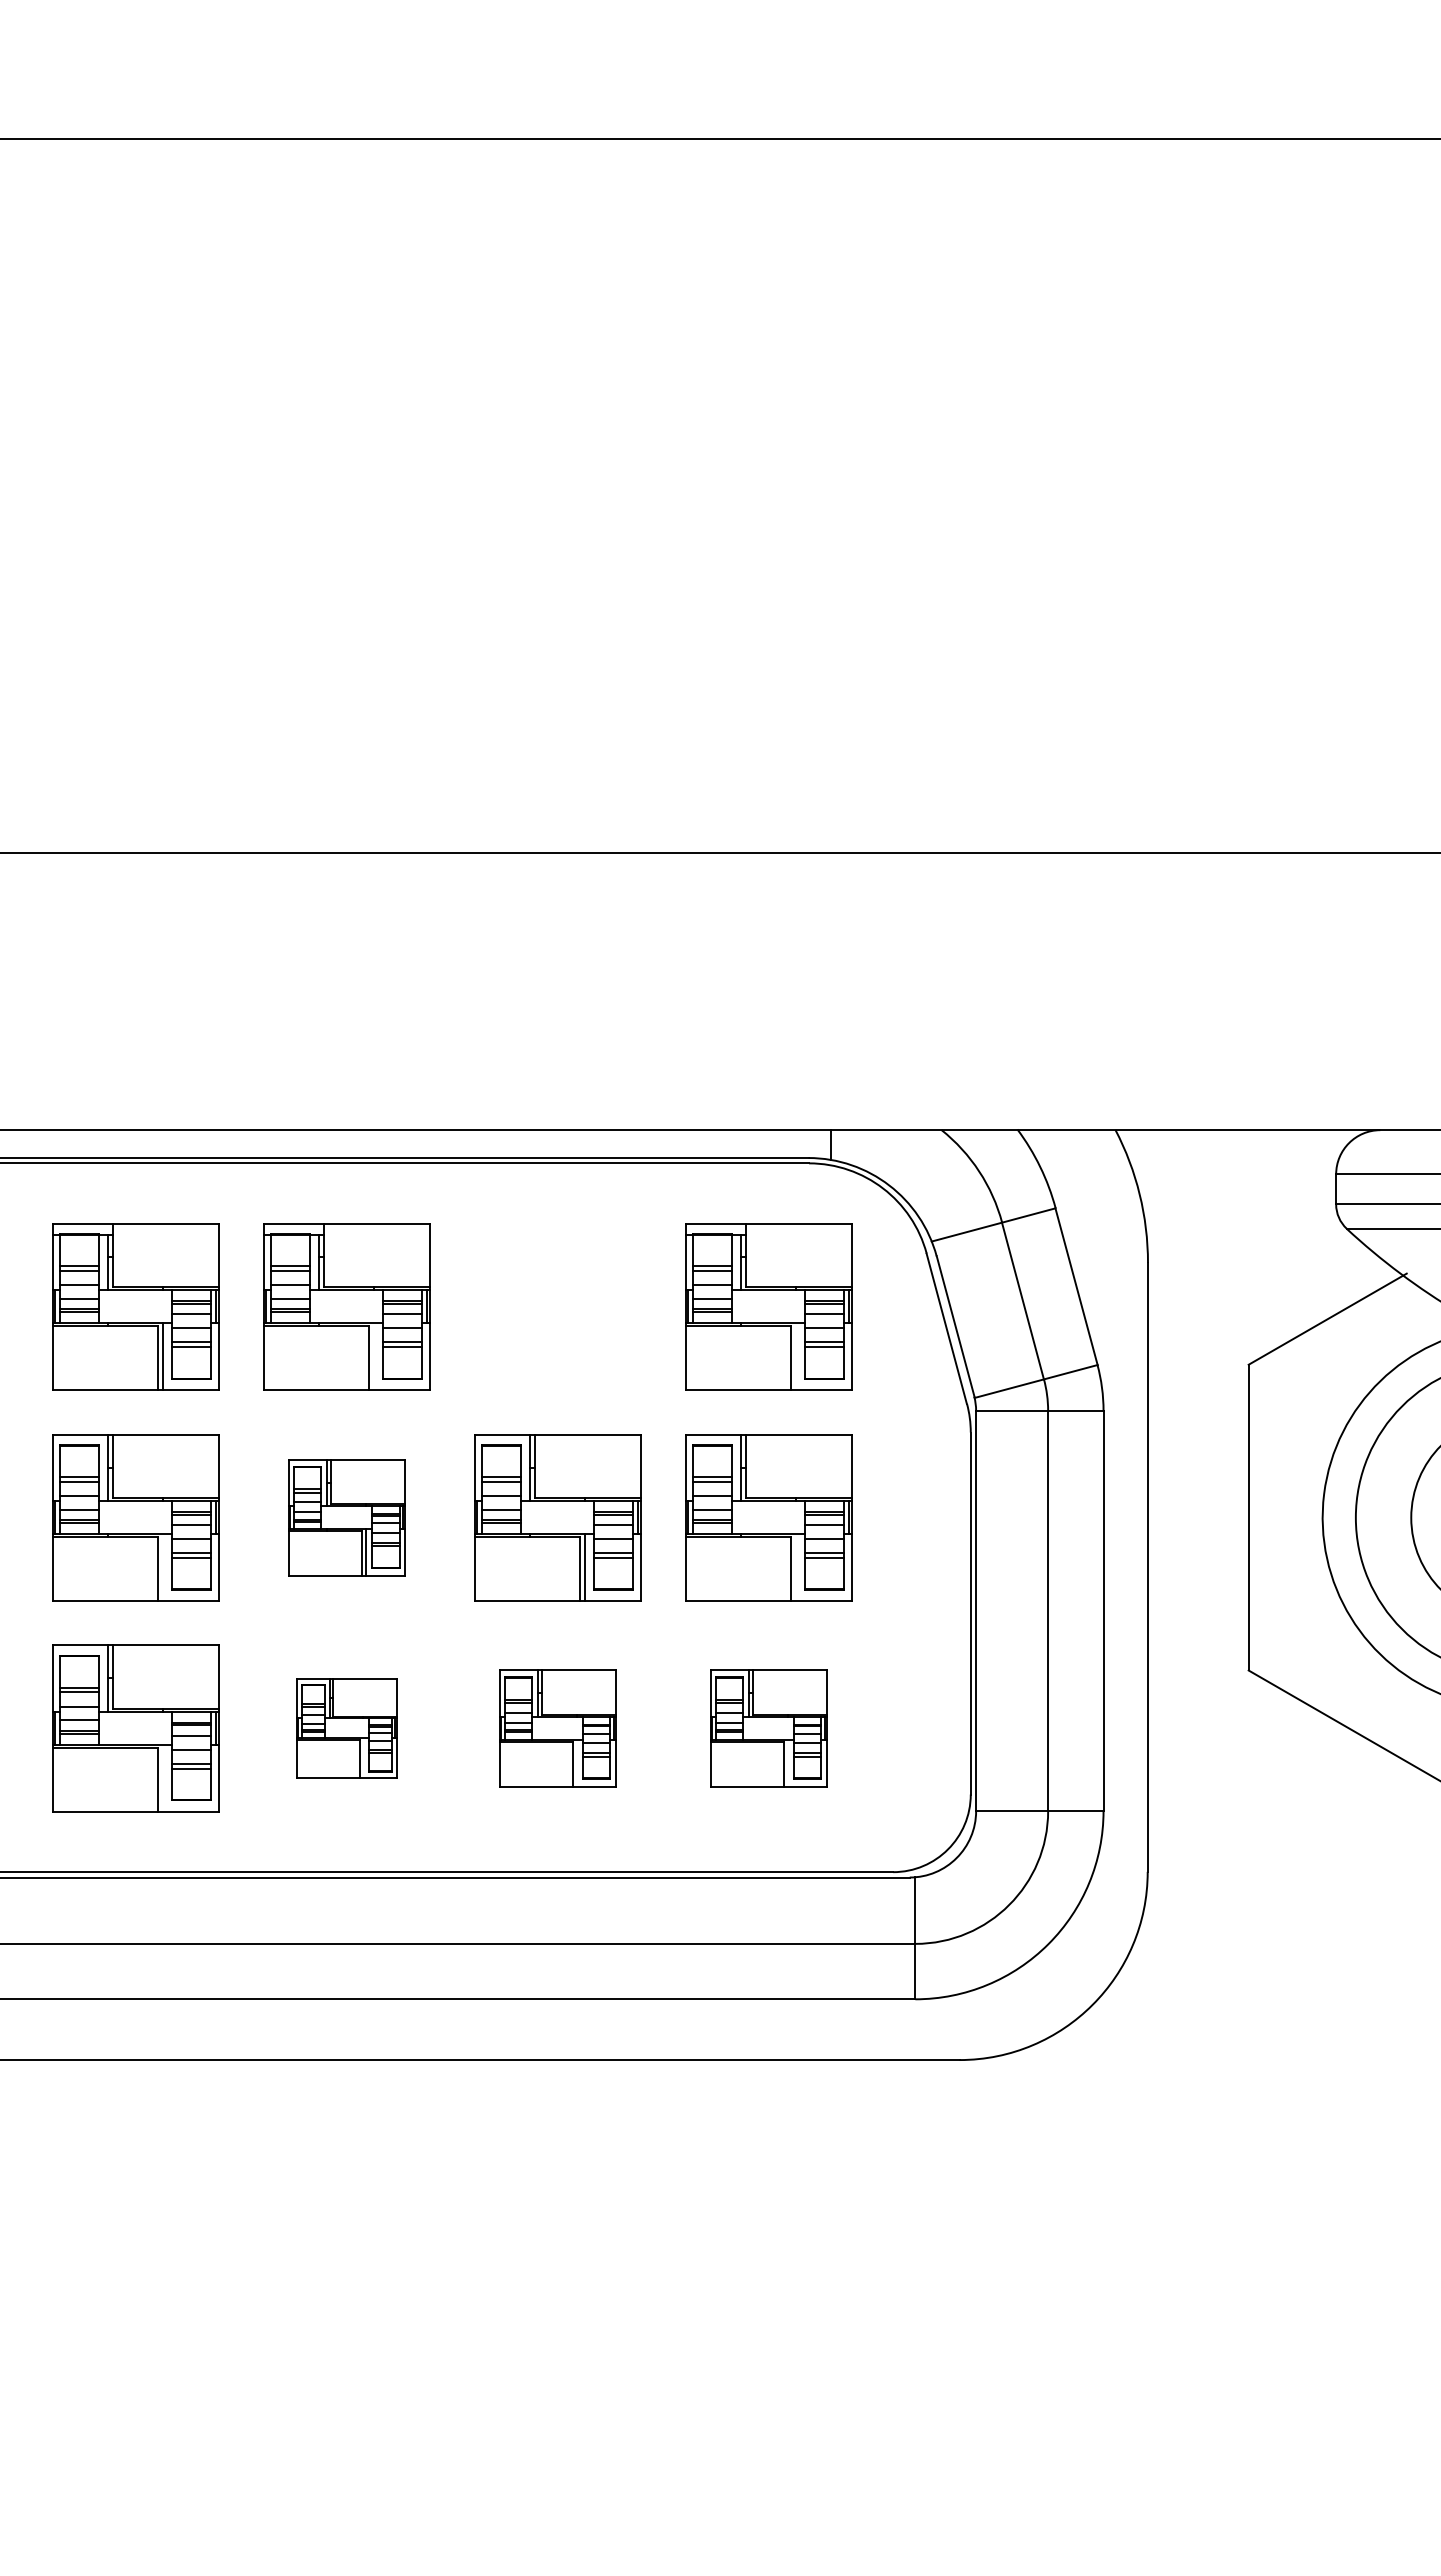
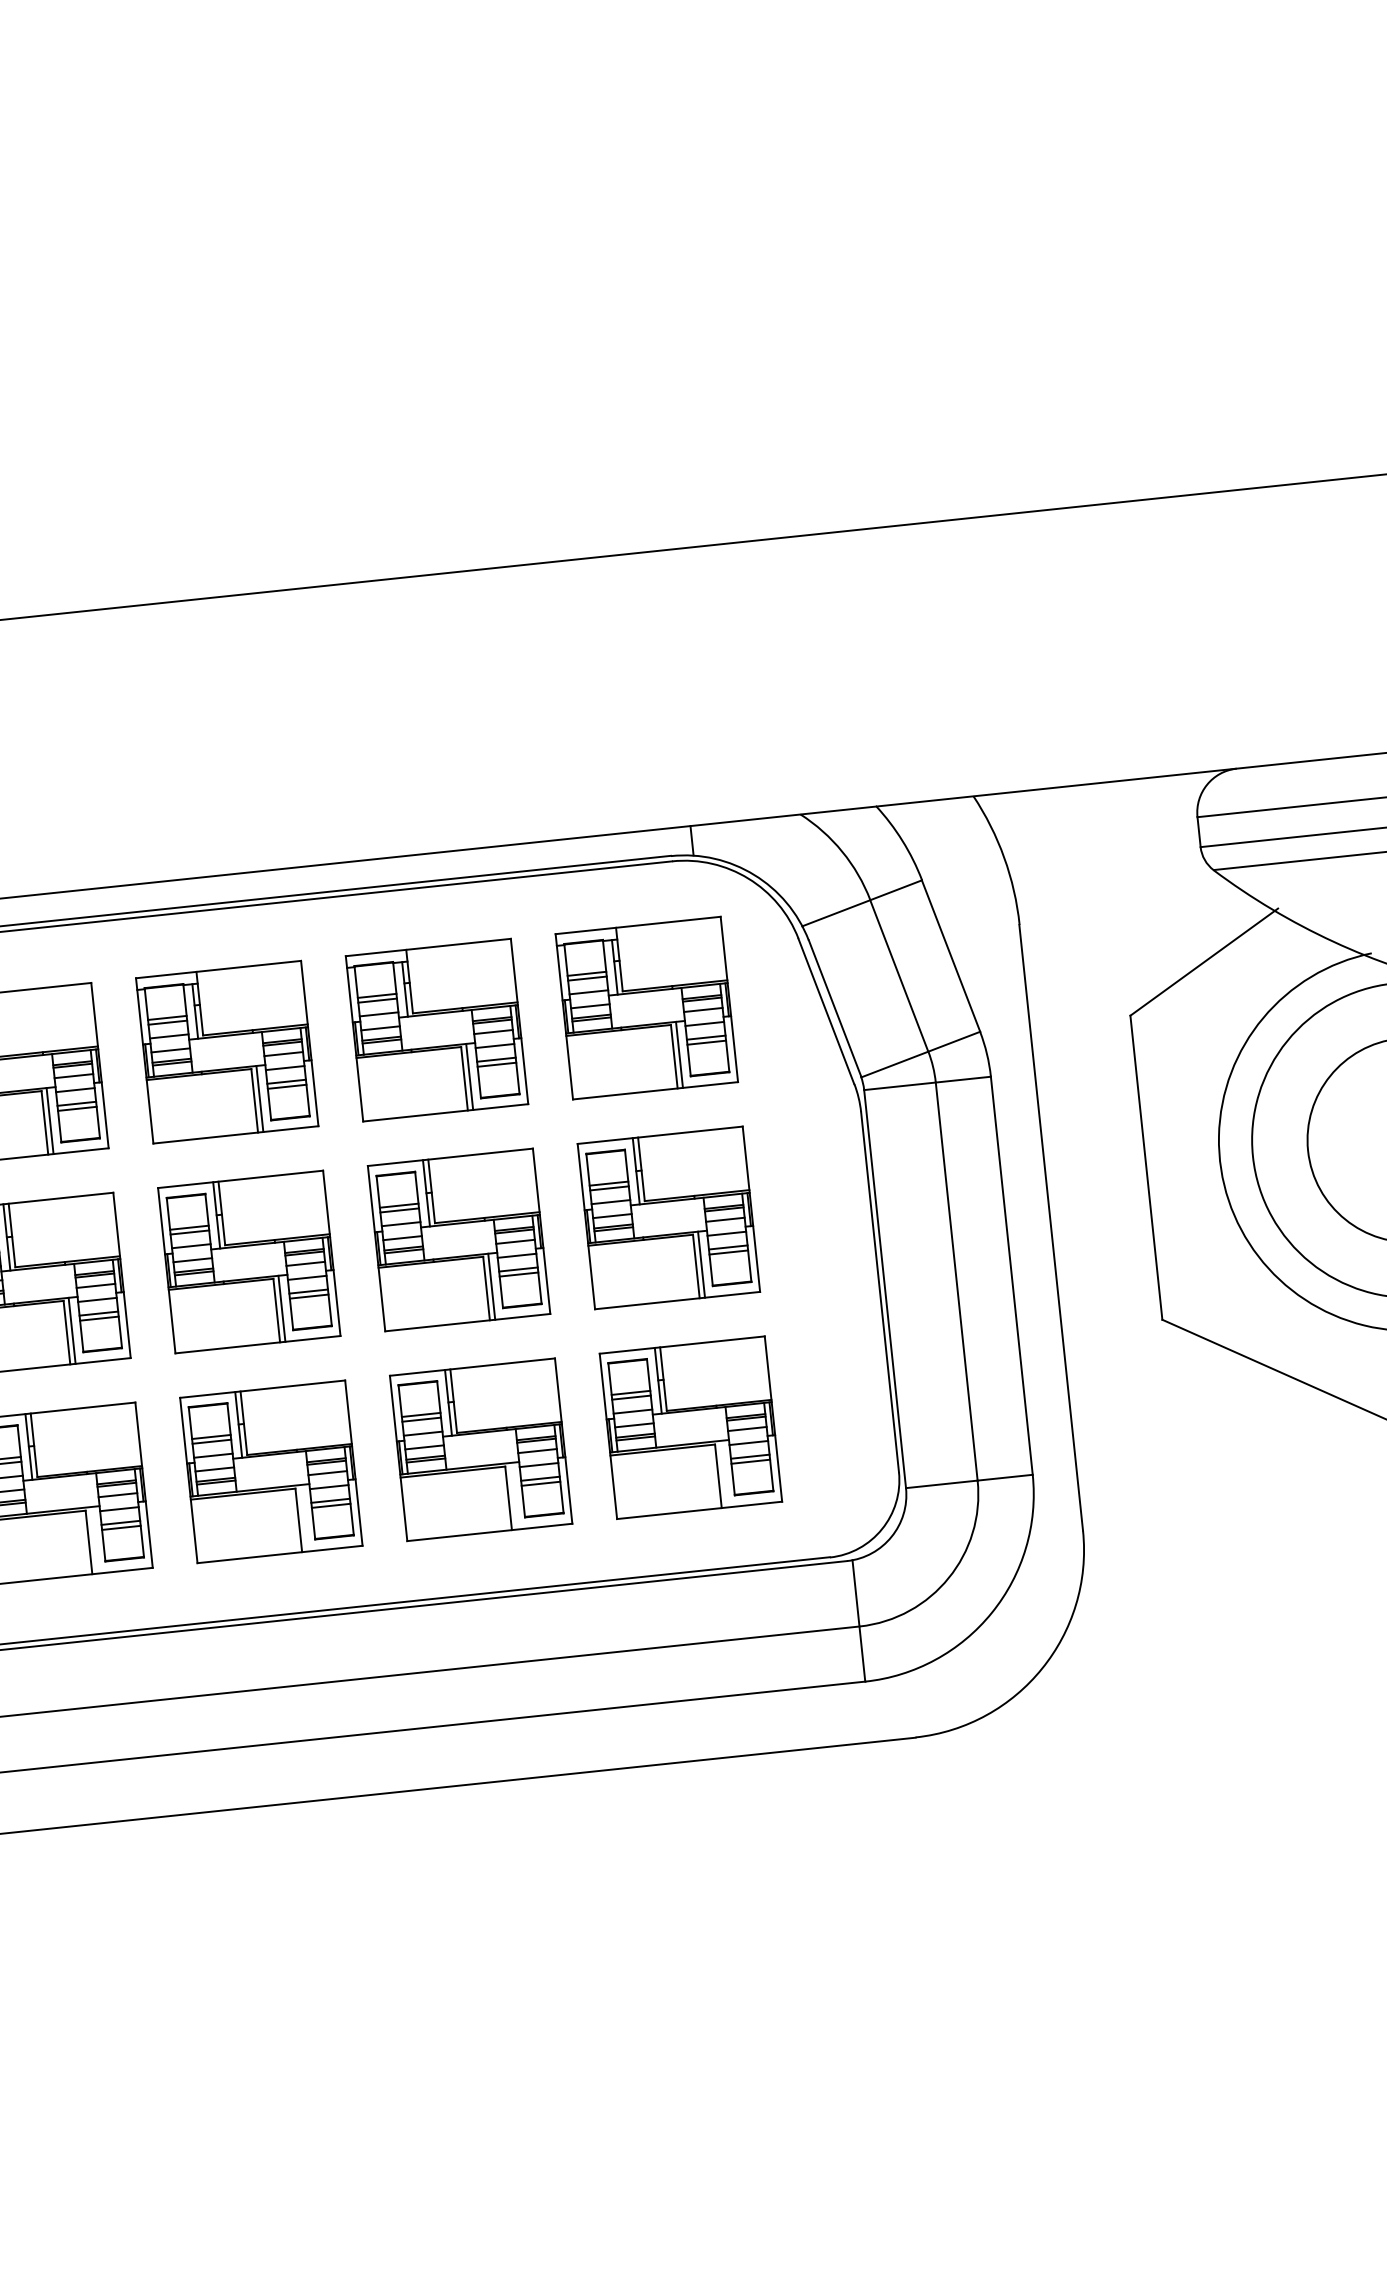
part: (557, 1306) -> (436, 1030), added
line: (374, 1356) -> (260, 1098), added
line: (796, 1356) -> (679, 1054), added
part: (346, 1517) -> (249, 1261), size x1.43
line: (163, 1567) -> (72, 1330), added
line: (796, 1567) -> (701, 1264), added
part: (346, 1728) -> (271, 1471), size x1.67
part: (557, 1728) -> (481, 1449), size x1.43
part: (768, 1728) -> (690, 1427), size x1.43

